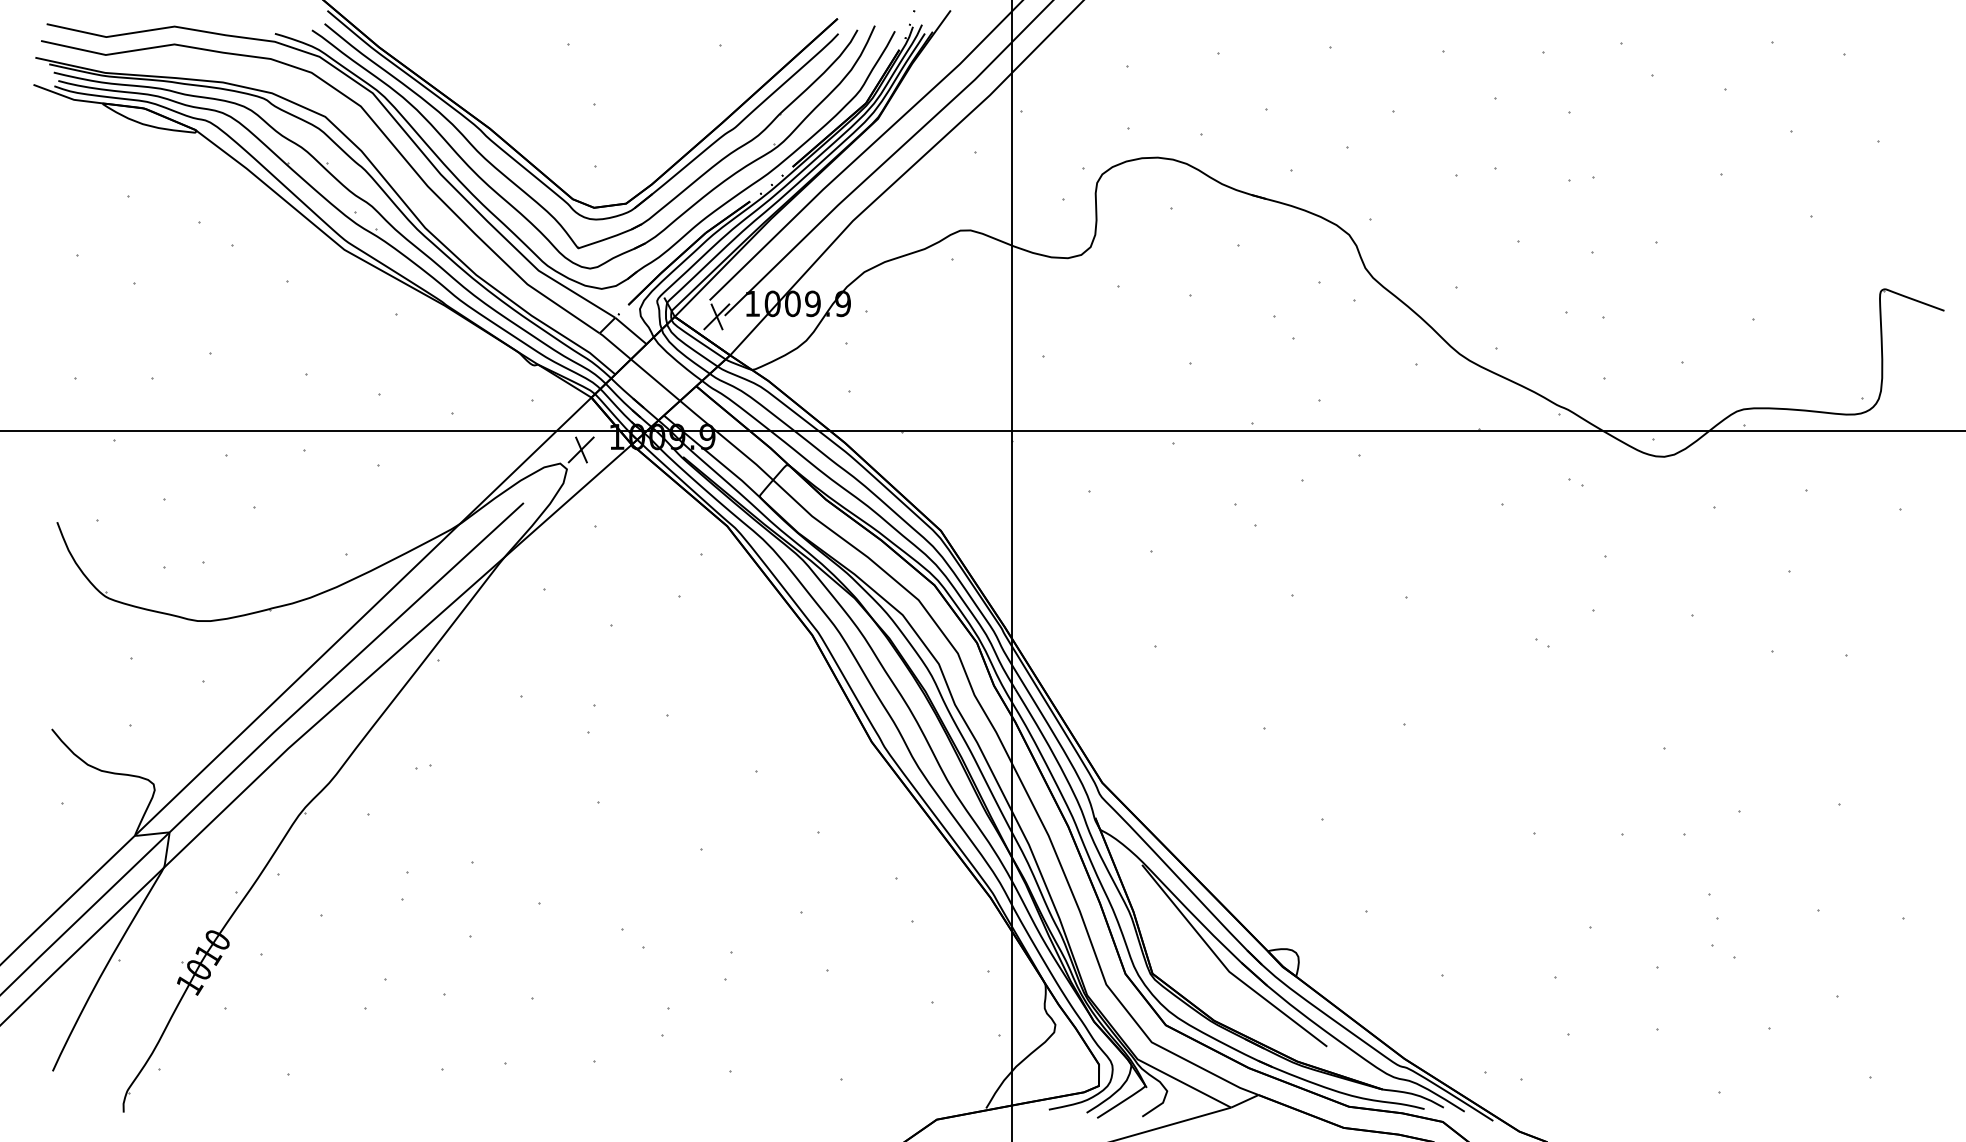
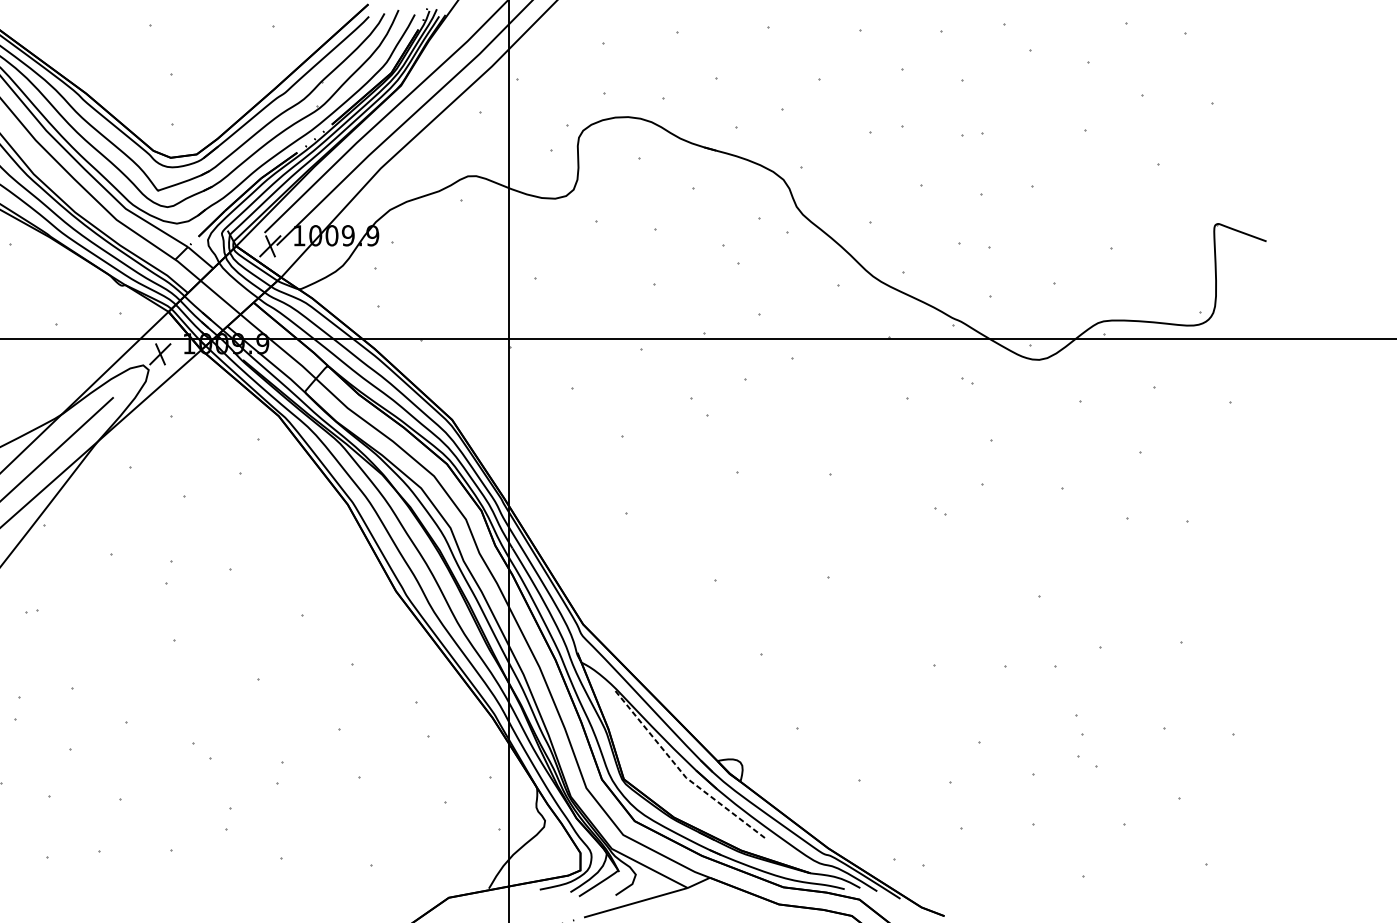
line: (1225, 967) -> (683, 774), solid -> dashed

